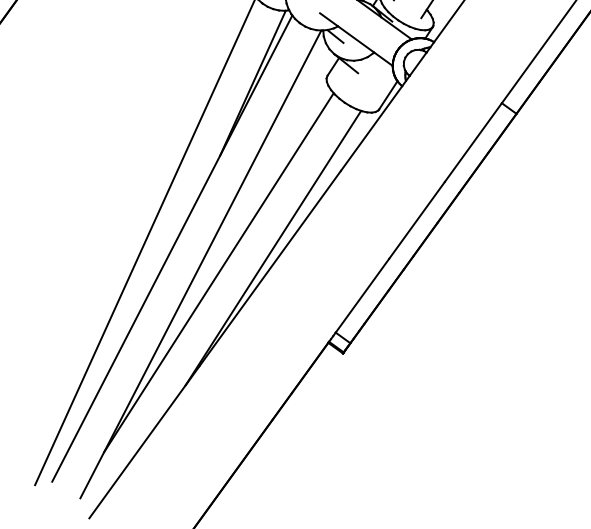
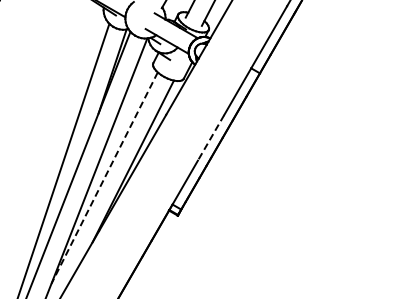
line: (415, 221) -> (210, 138), solid -> dashed
line: (218, 273) -> (104, 178), solid -> dashed

